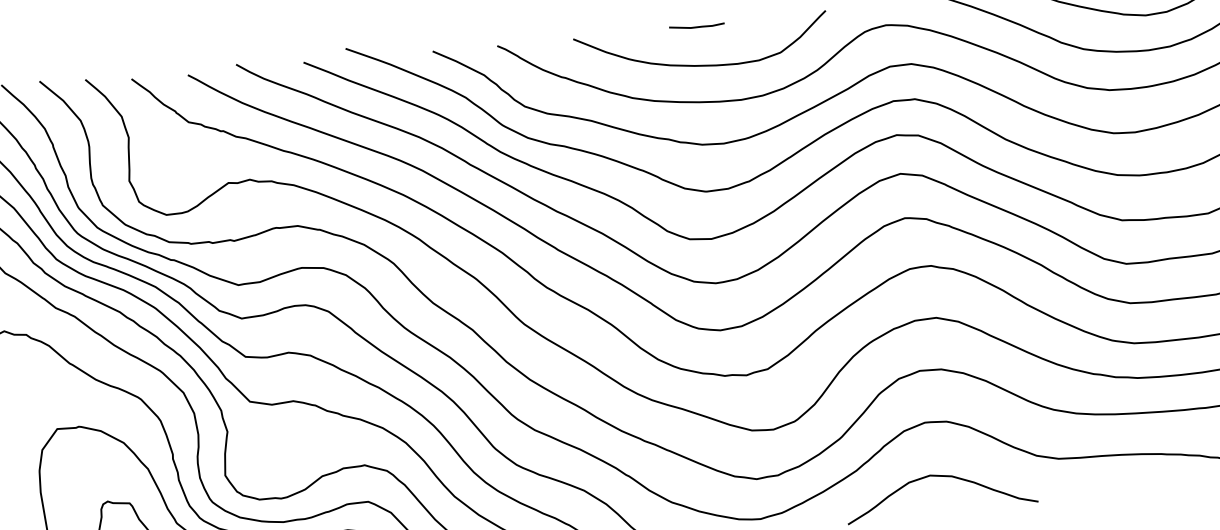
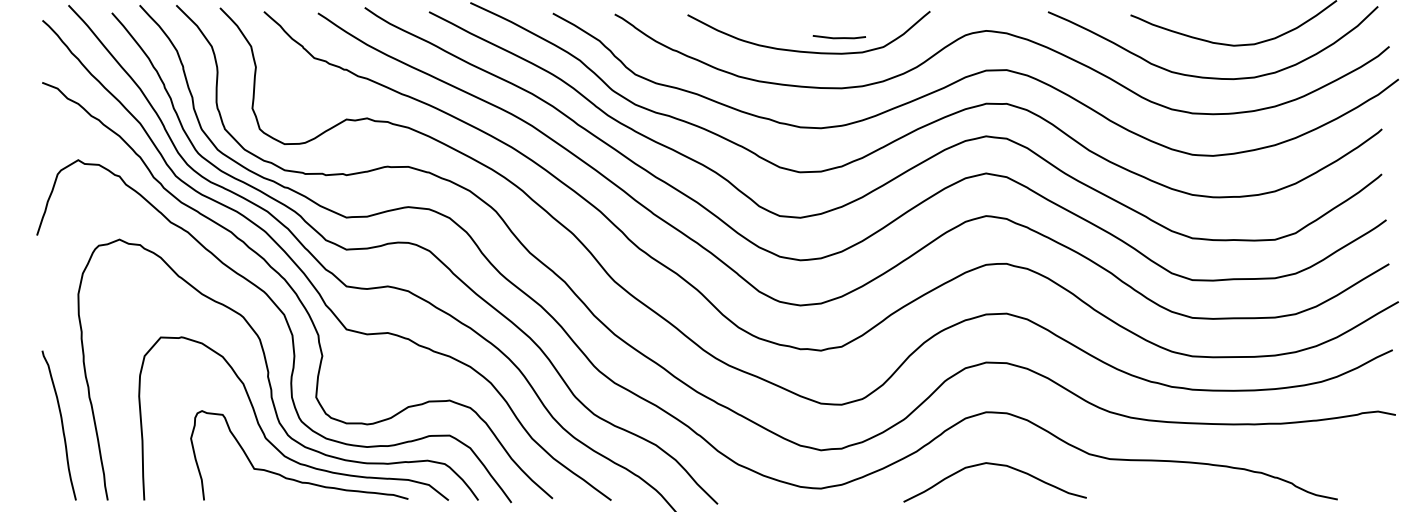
line: (696, 26) -> (838, 37), moved

